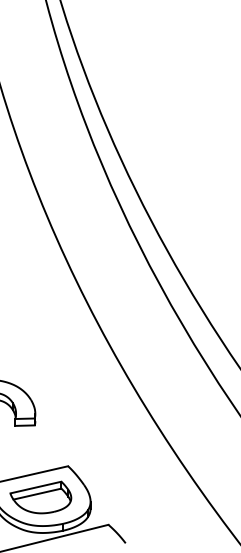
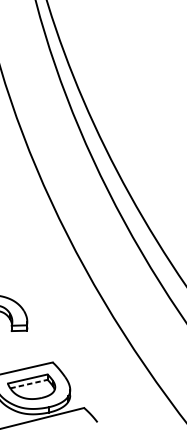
line: (37, 494) -> (28, 384), solid -> dashed

